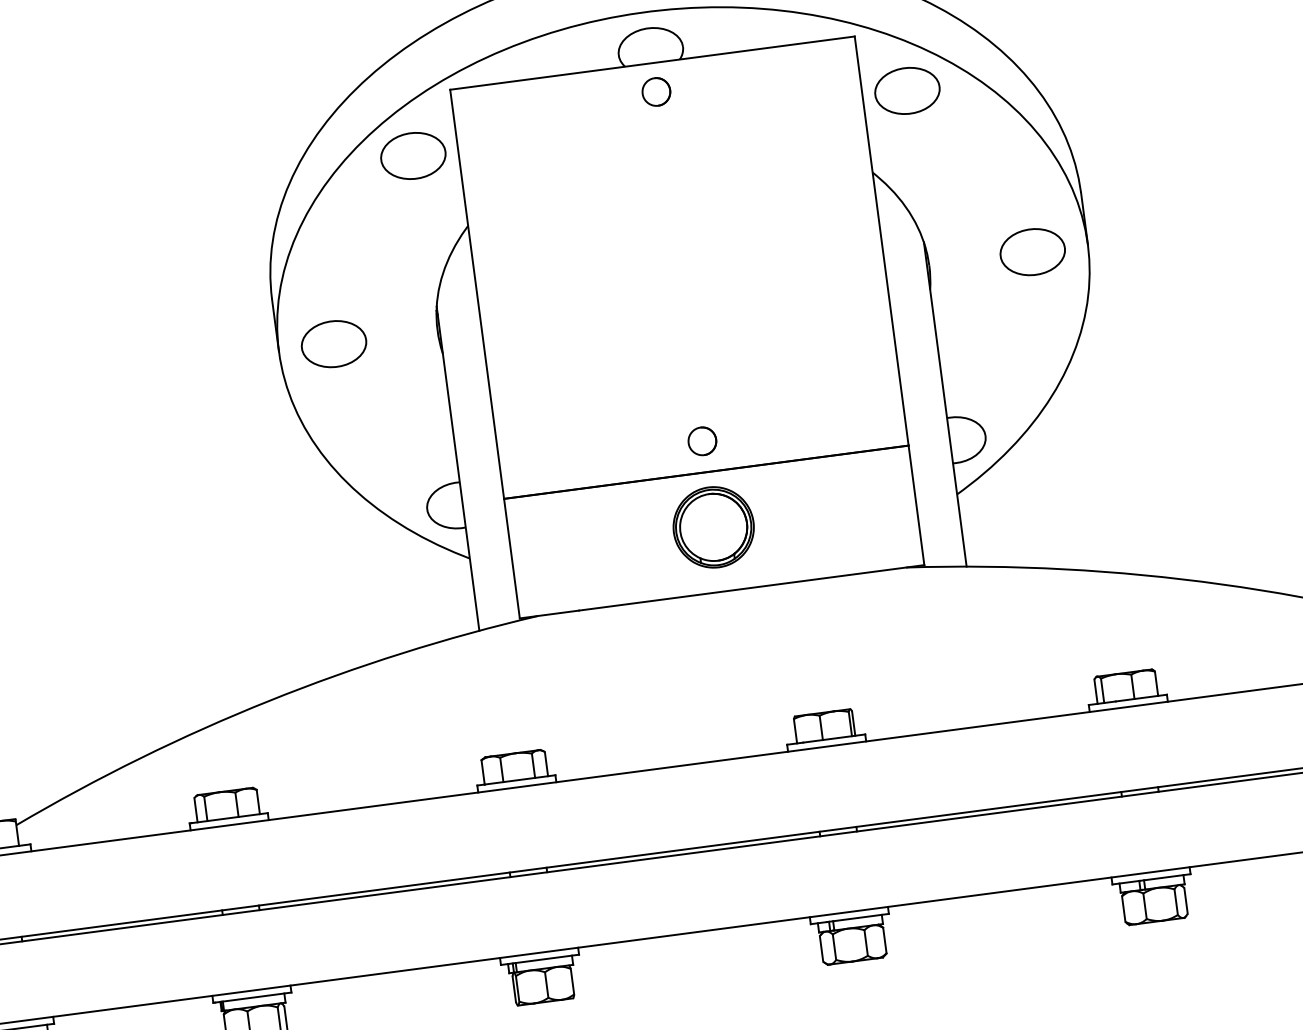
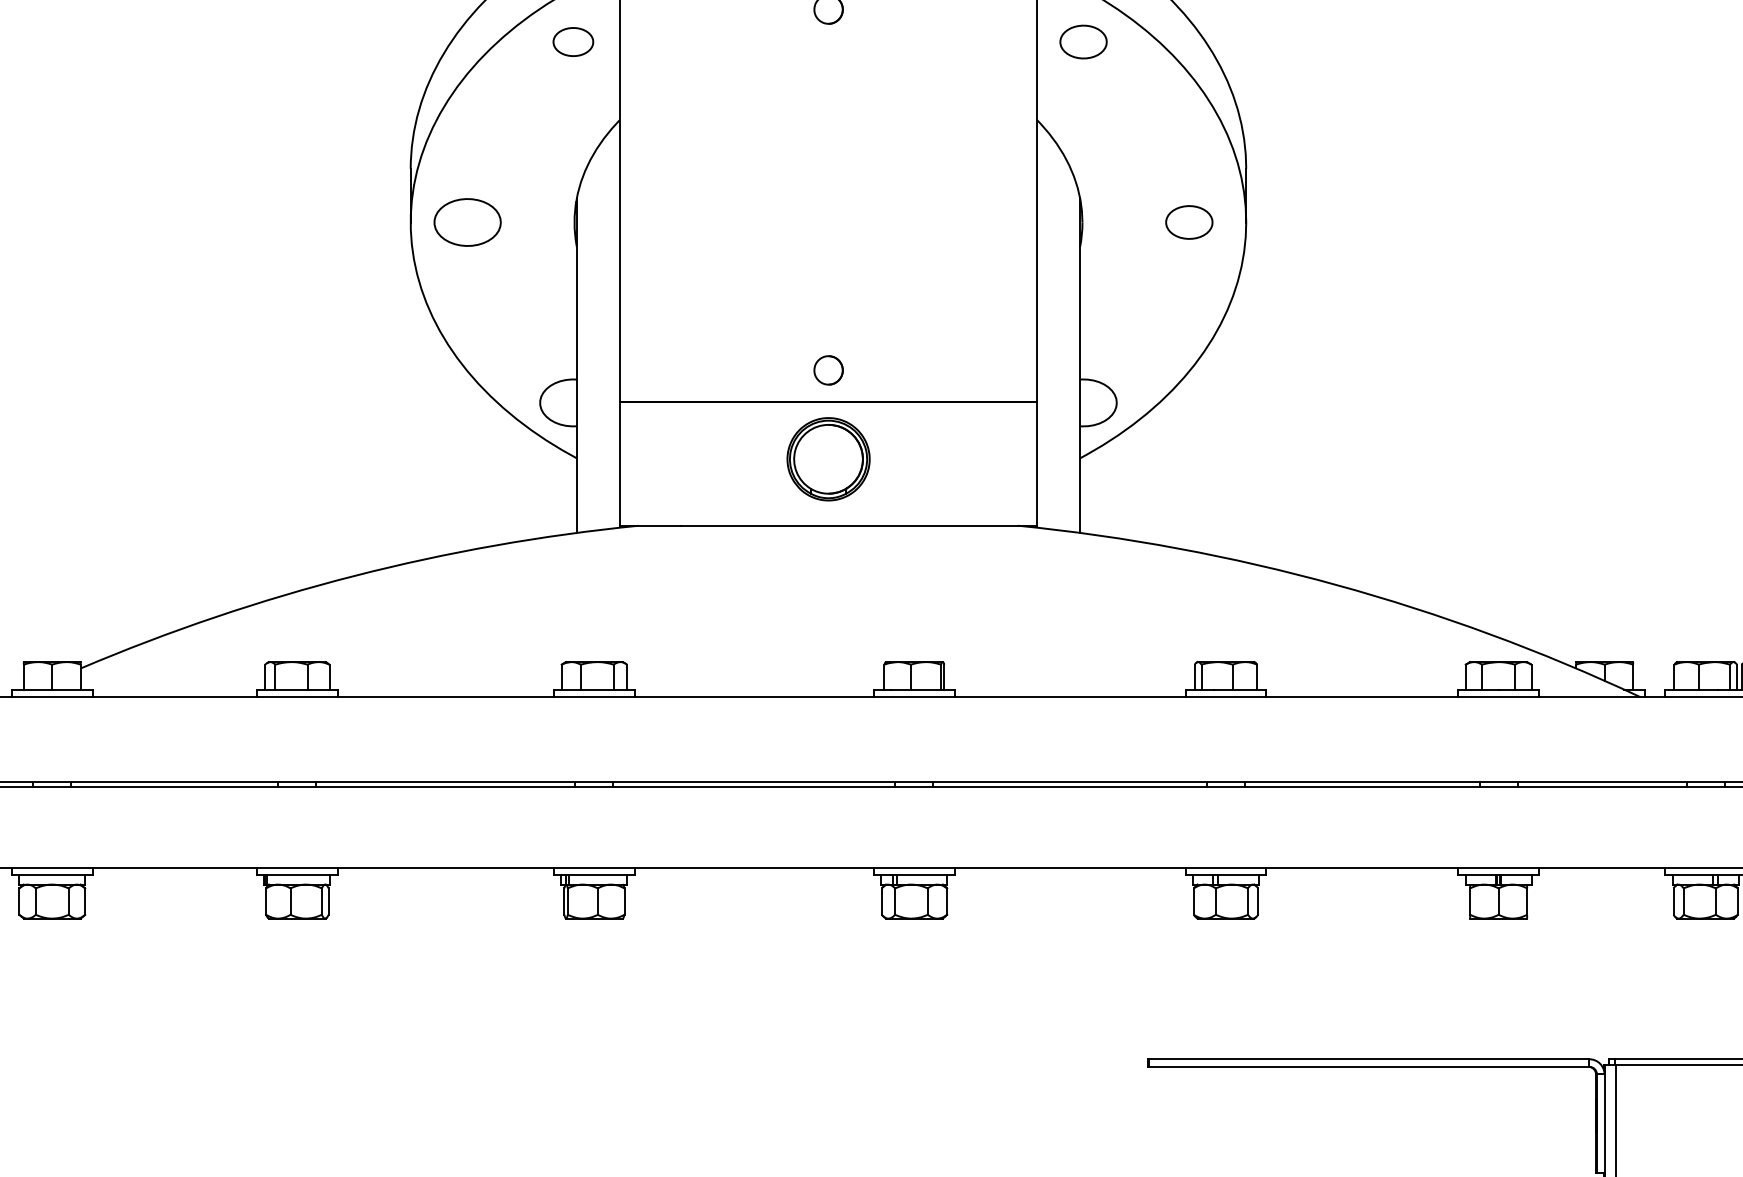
part: (907, 90) -> (1083, 41), size x0.7
part: (413, 155) -> (573, 41), size x0.6
part: (1032, 252) -> (1189, 222), size x0.7

